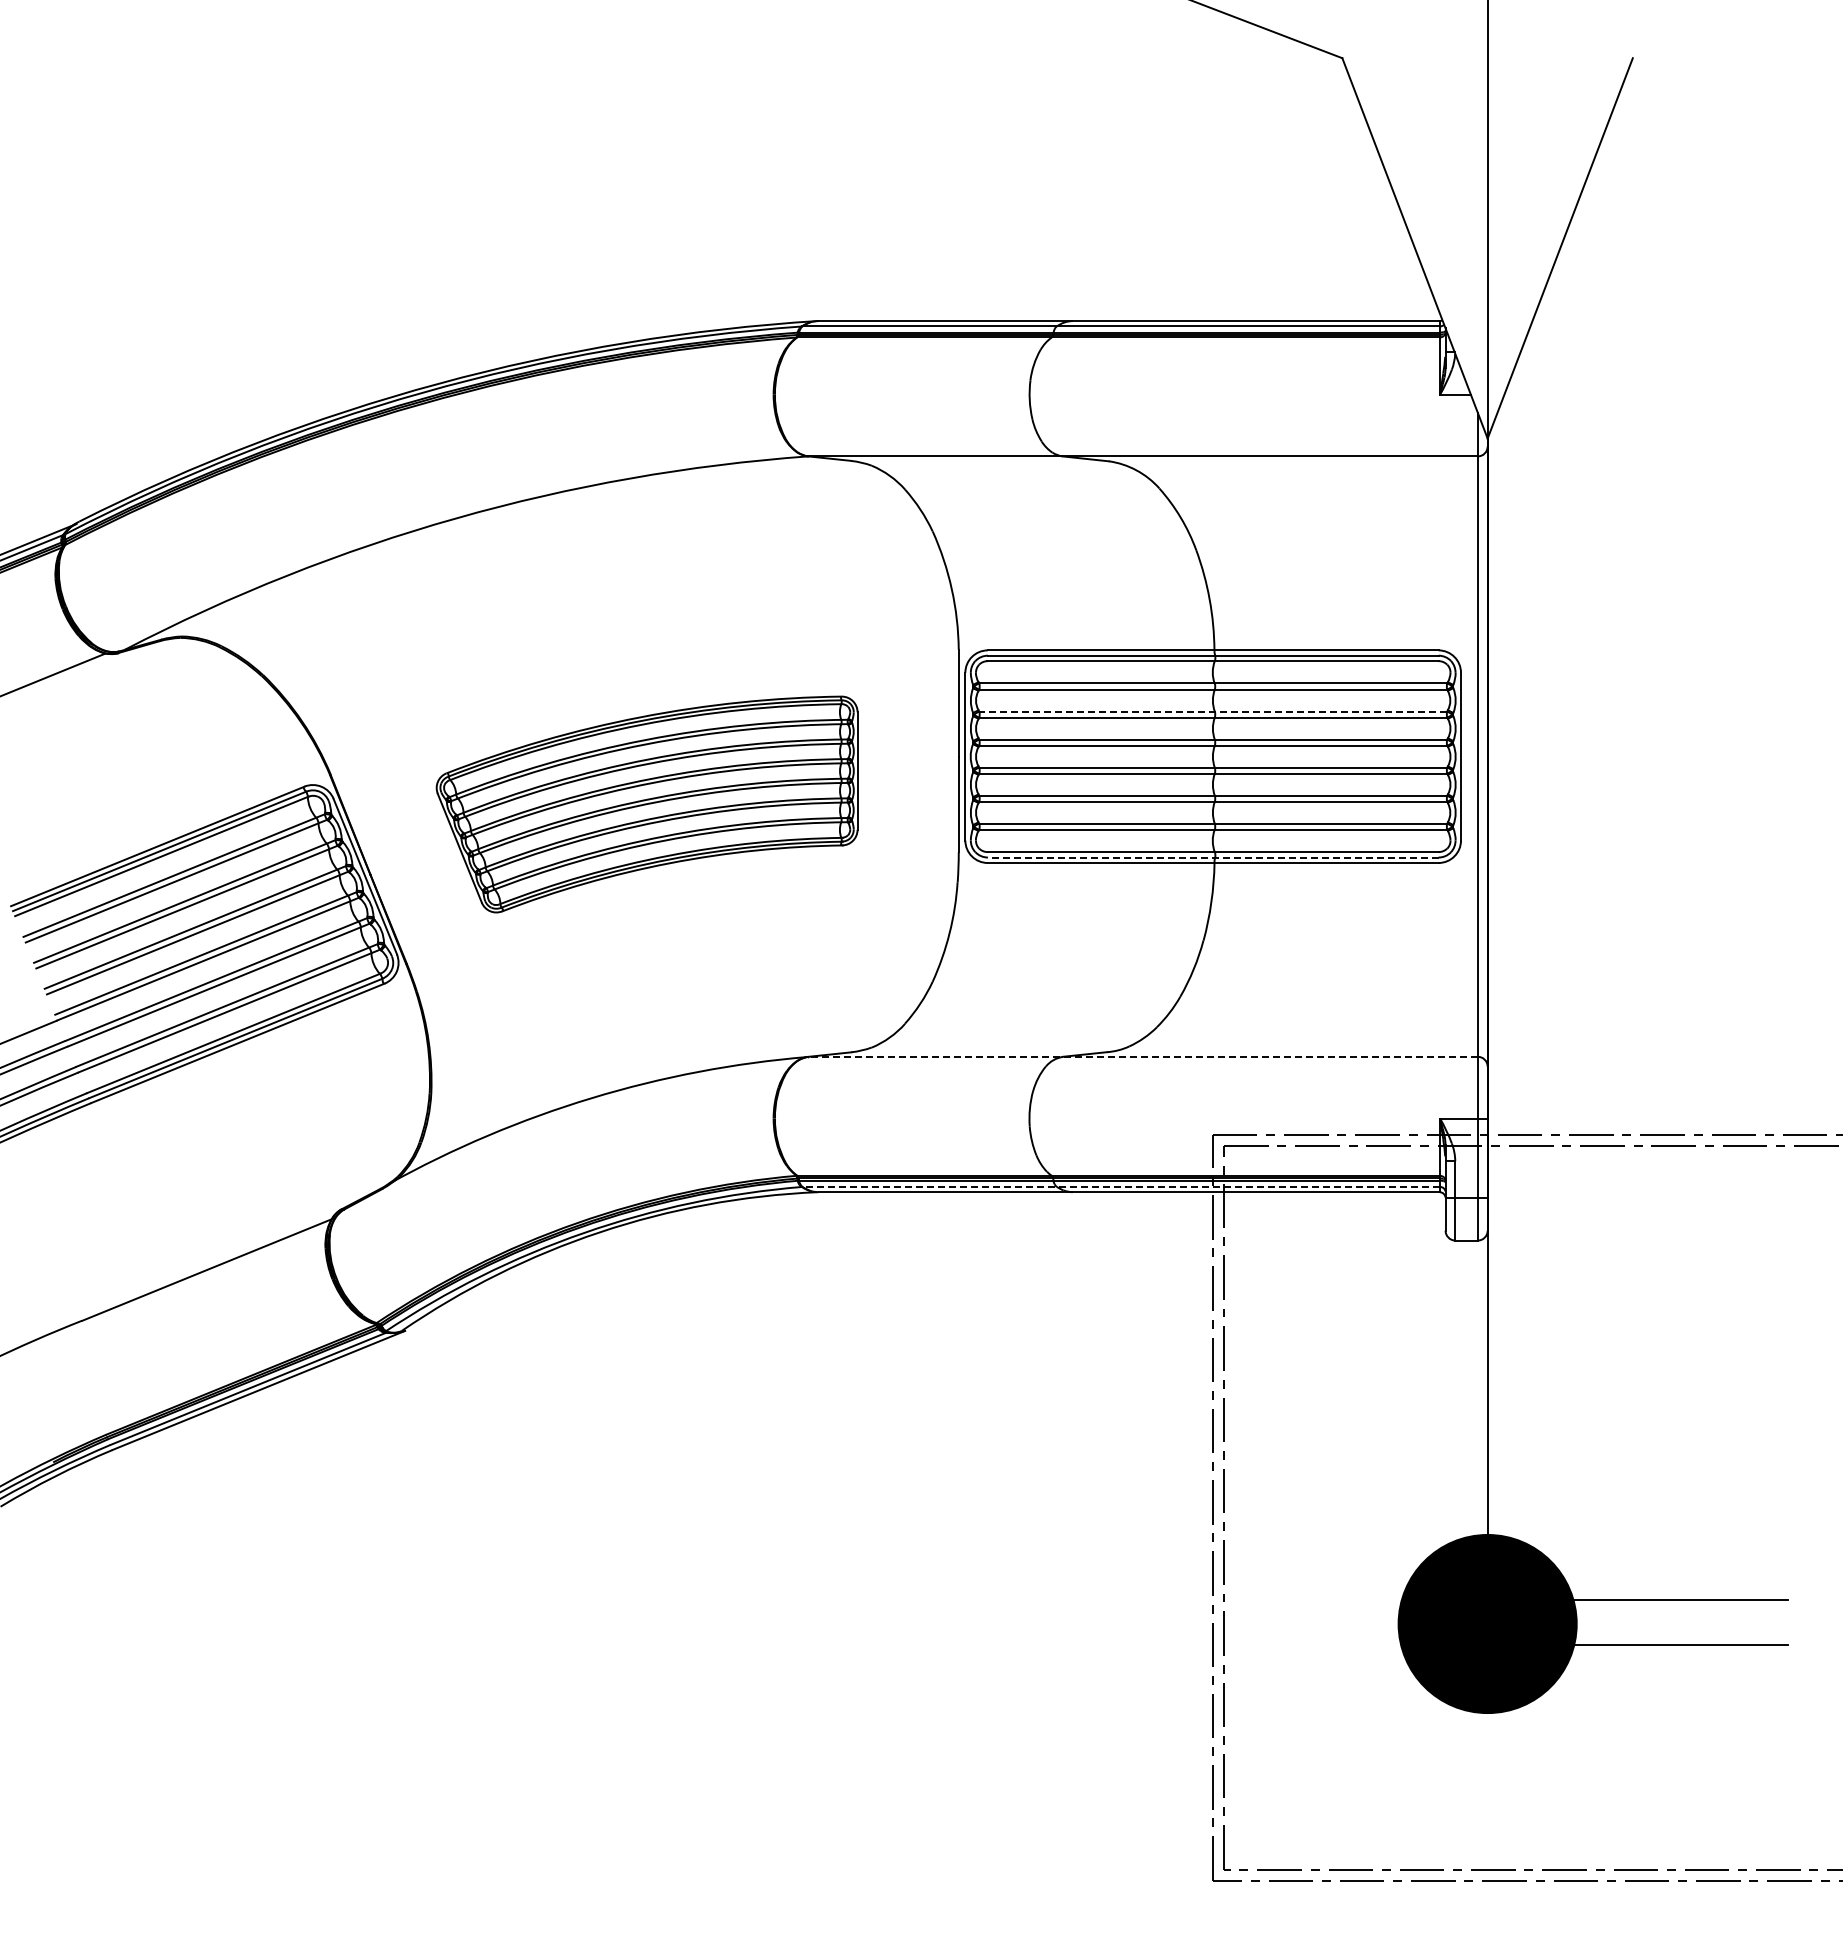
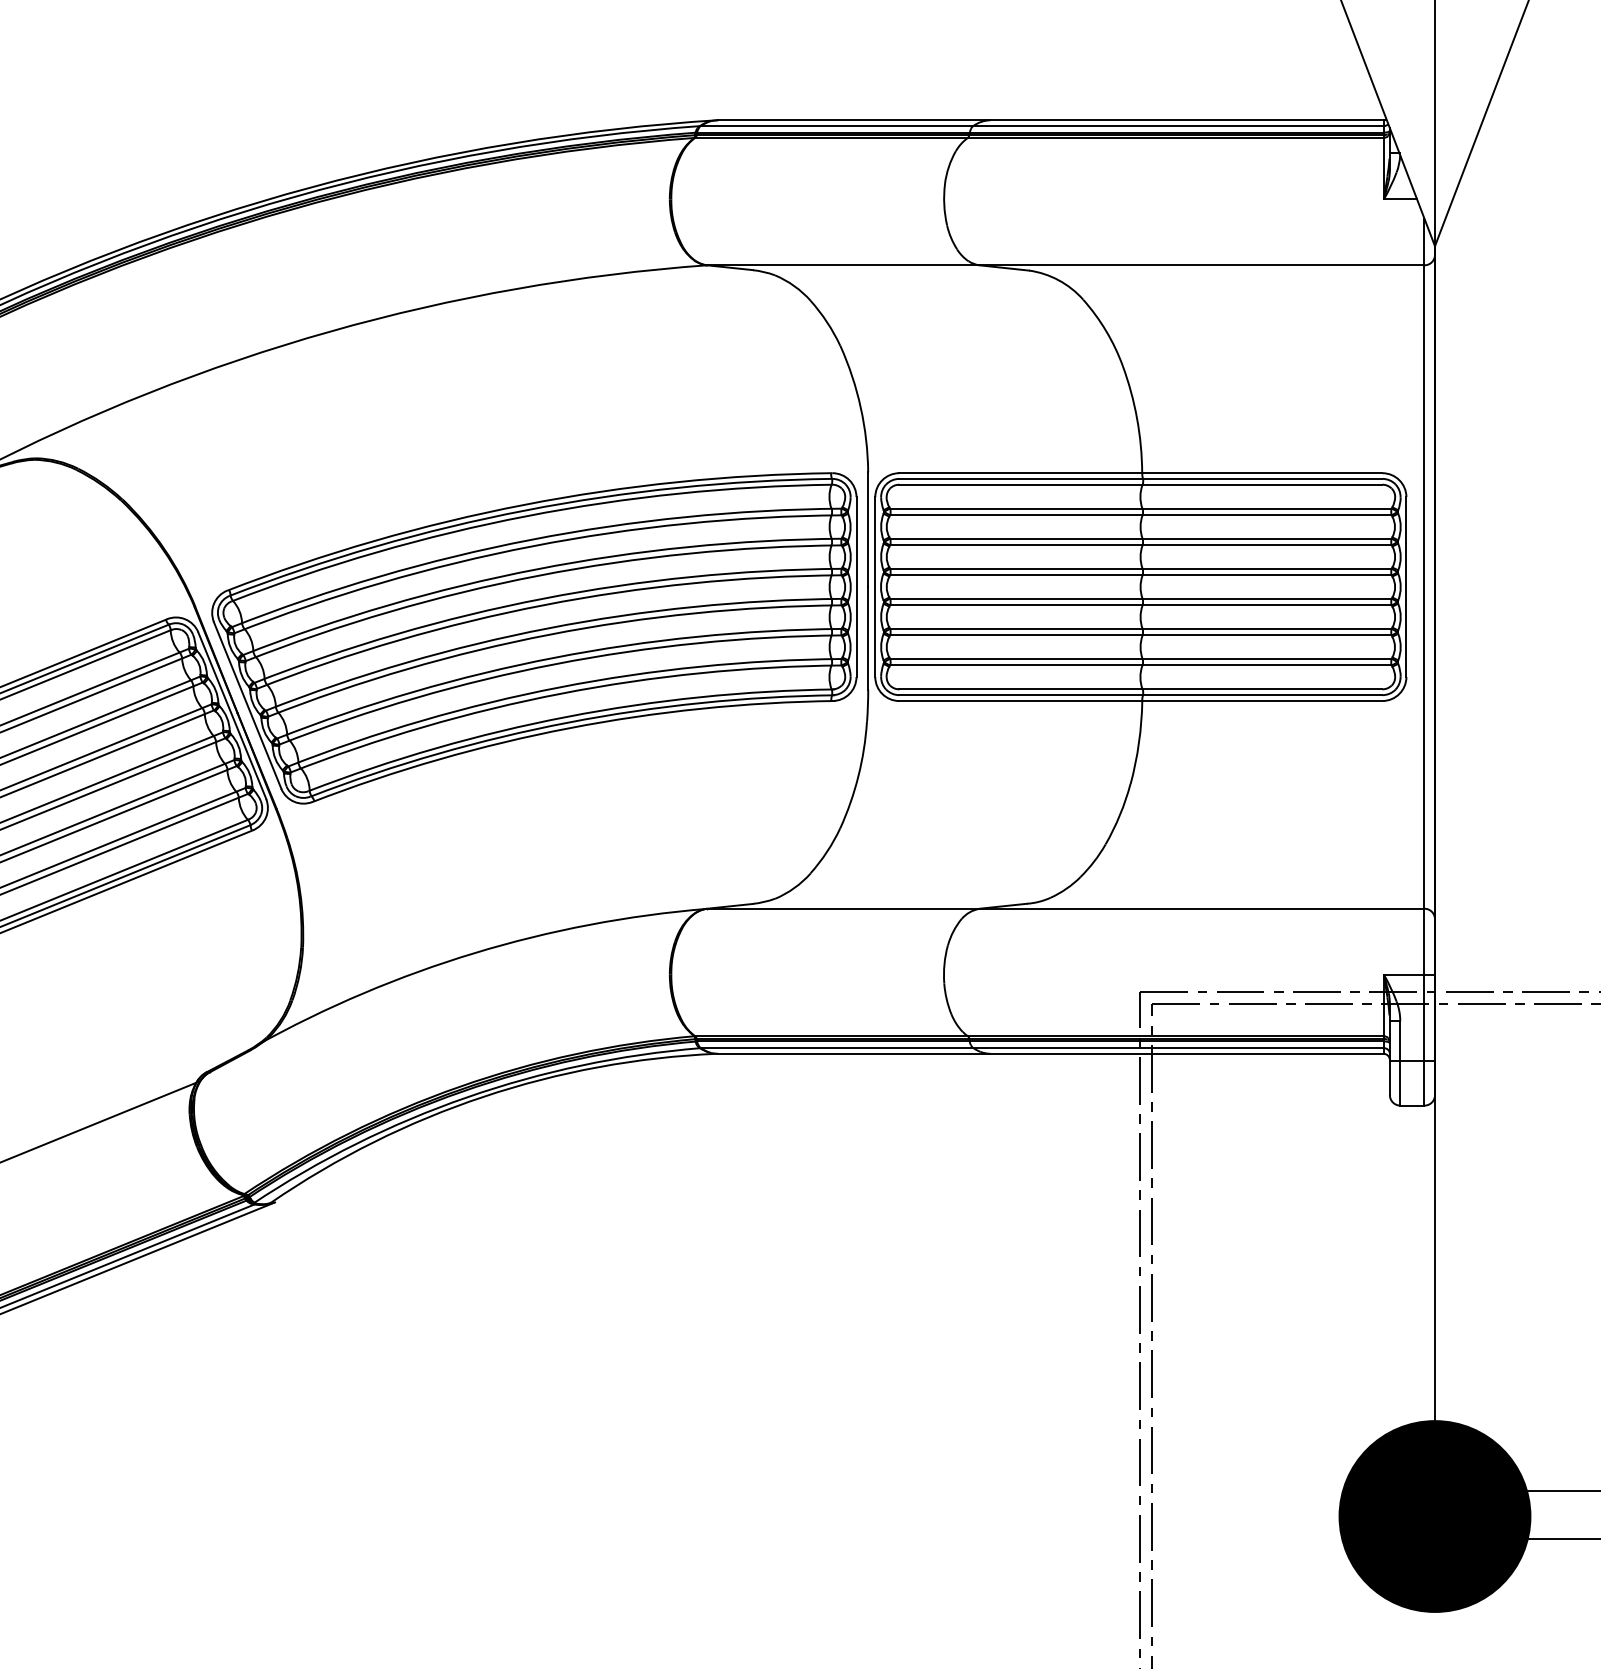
line: (1213, 711) -> (1141, 538), dashed -> solid
part: (646, 804) -> (533, 638), size x1.43
line: (1212, 857) -> (1140, 695), dashed -> solid
line: (1143, 1056) -> (1066, 908), dashed -> solid
line: (1120, 1186) -> (1041, 1047), dashed -> solid

